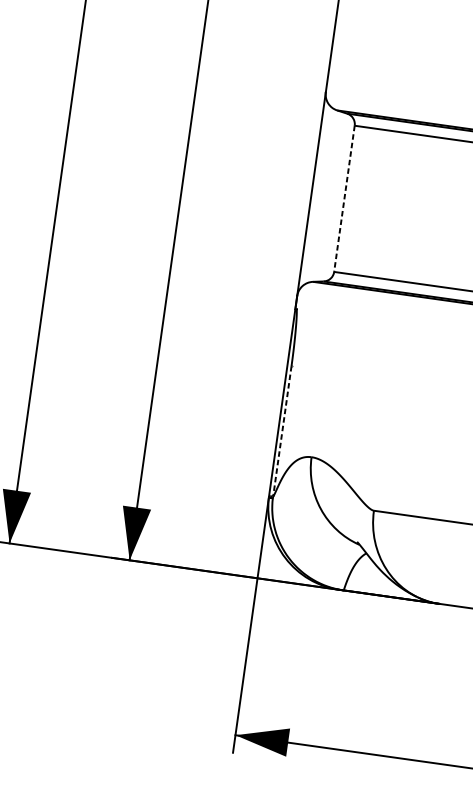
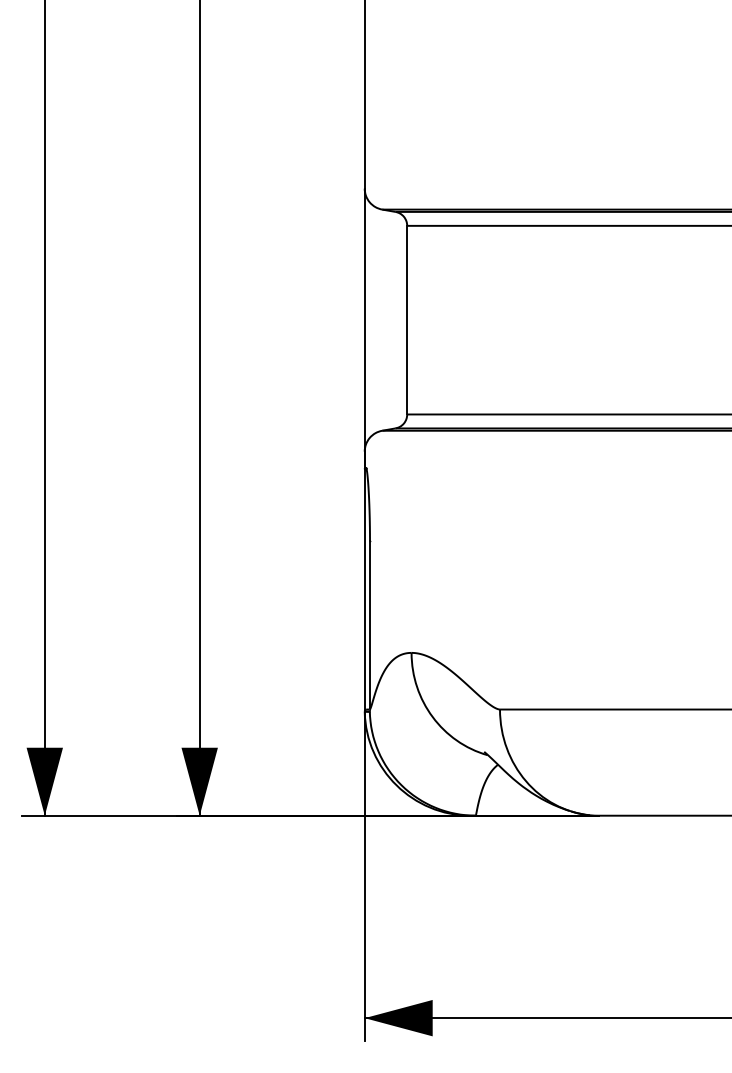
line: (344, 199) -> (407, 320), dashed -> solid
line: (282, 430) -> (370, 624), dashed -> solid

